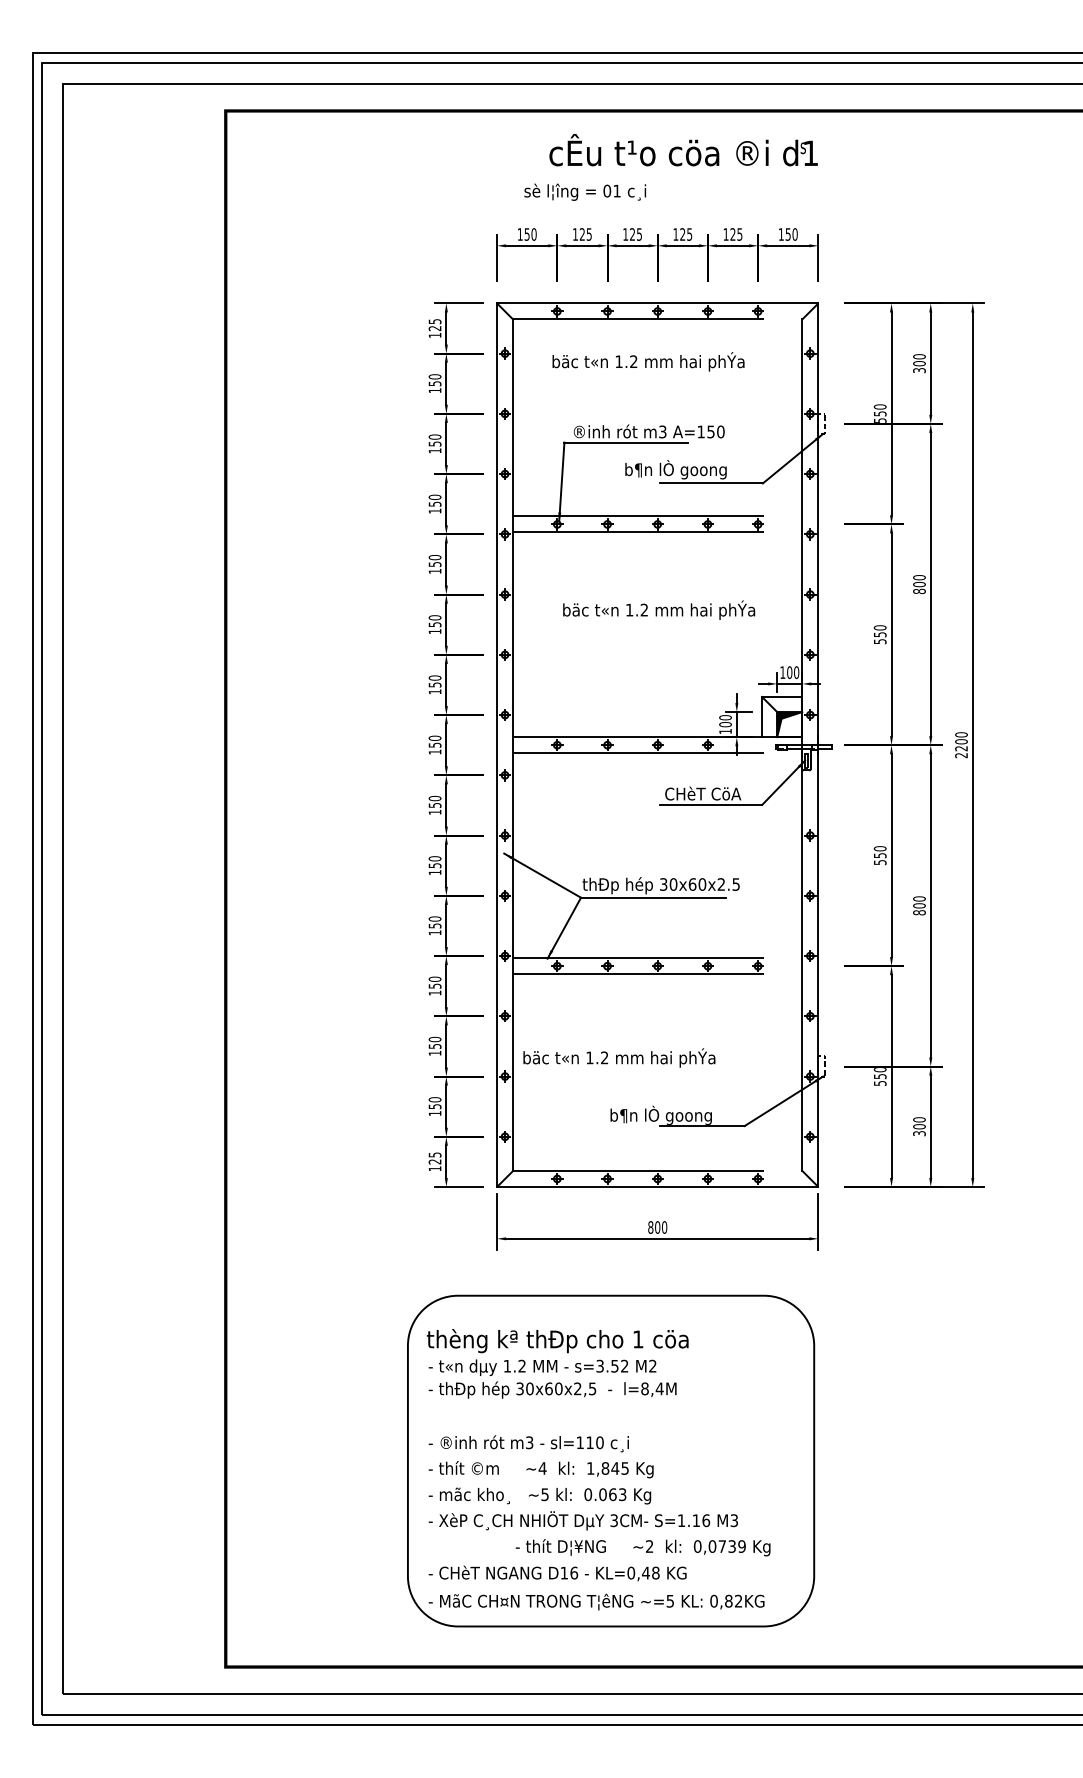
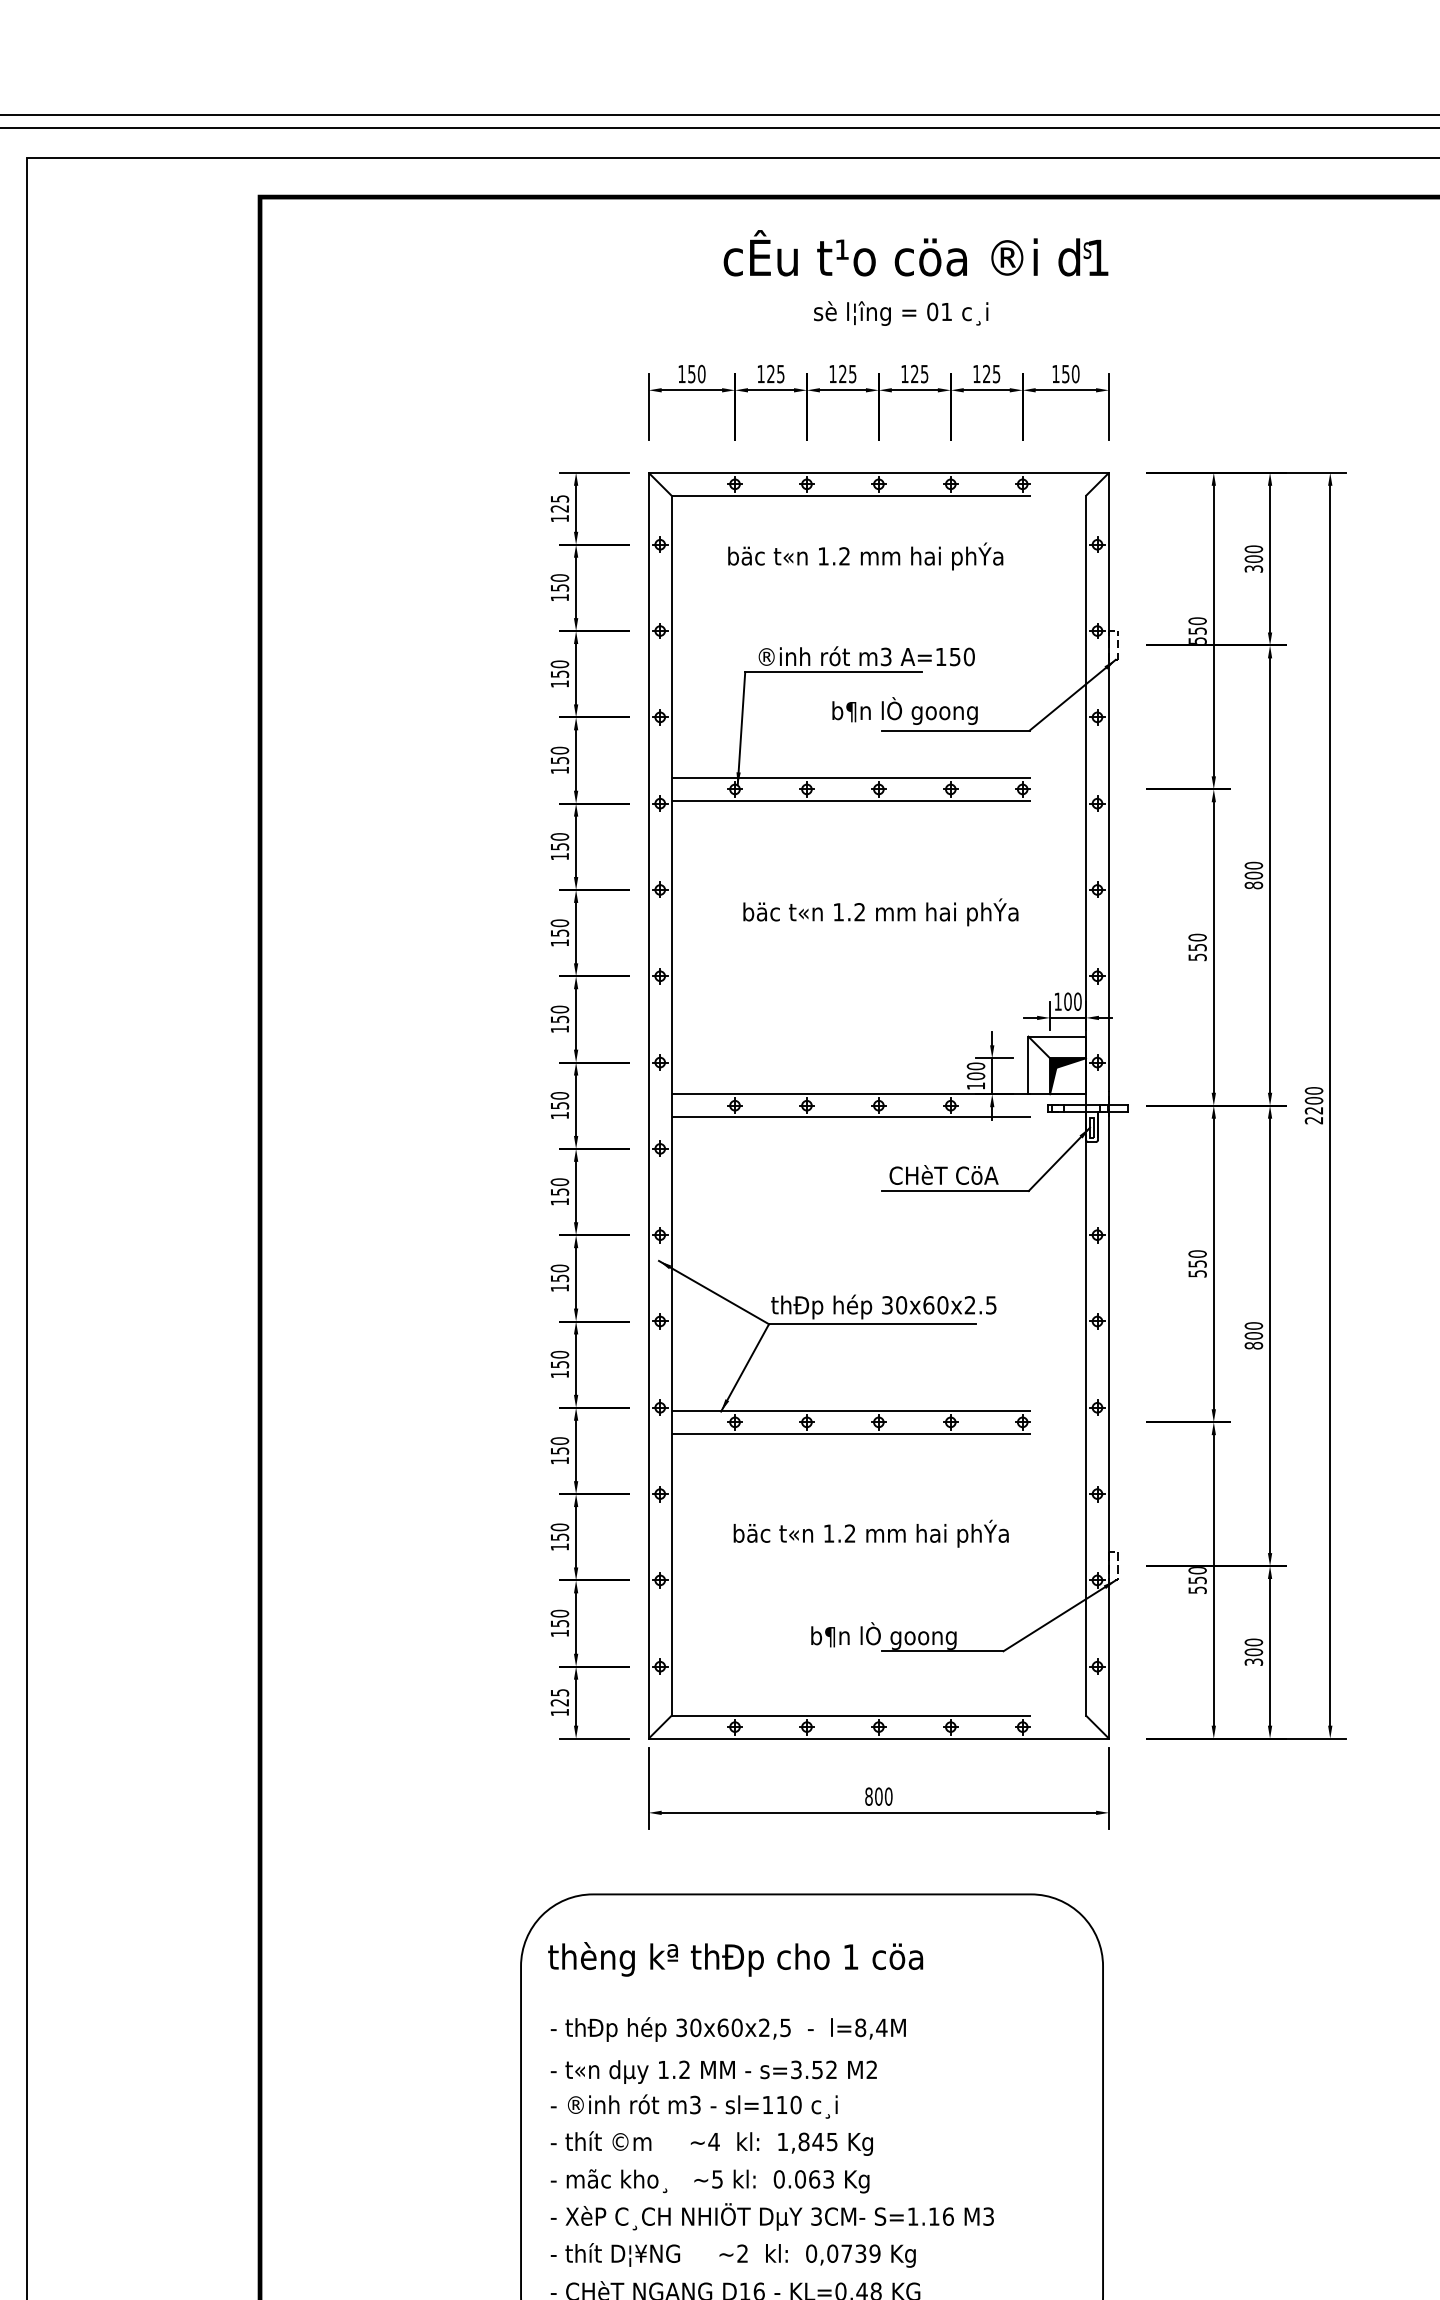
text: (585, 191) -> (901, 312), moved
text: (619, 1057) -> (871, 1533), moved
text: (542, 1367) -> (713, 2071), moved
text: (642, 1547) -> (732, 2255), moved

